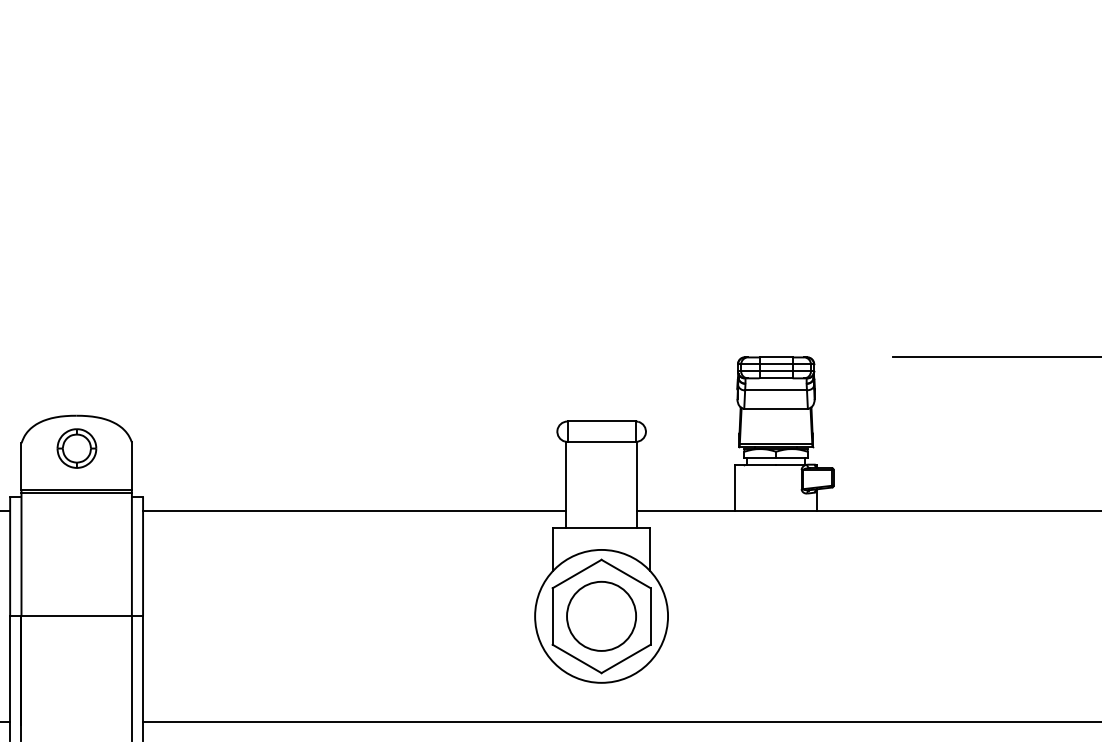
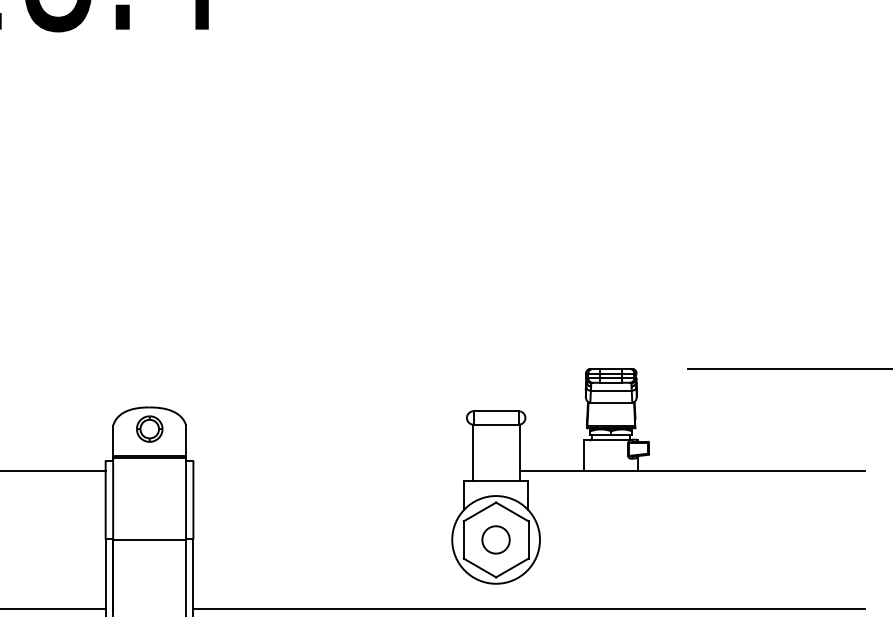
line: (353, 511) -> (332, 470), removed
circle: (600, 615) -> (495, 539), size x0.6

